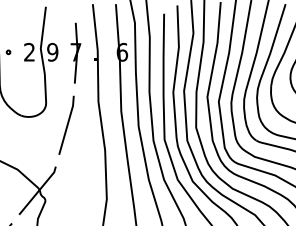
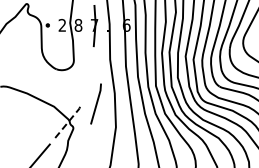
text: (52, 52) -> (78, 25), 9 -> 8
line: (65, 124) -> (95, 103), moved
line: (39, 189) -> (69, 120), solid -> dashed

